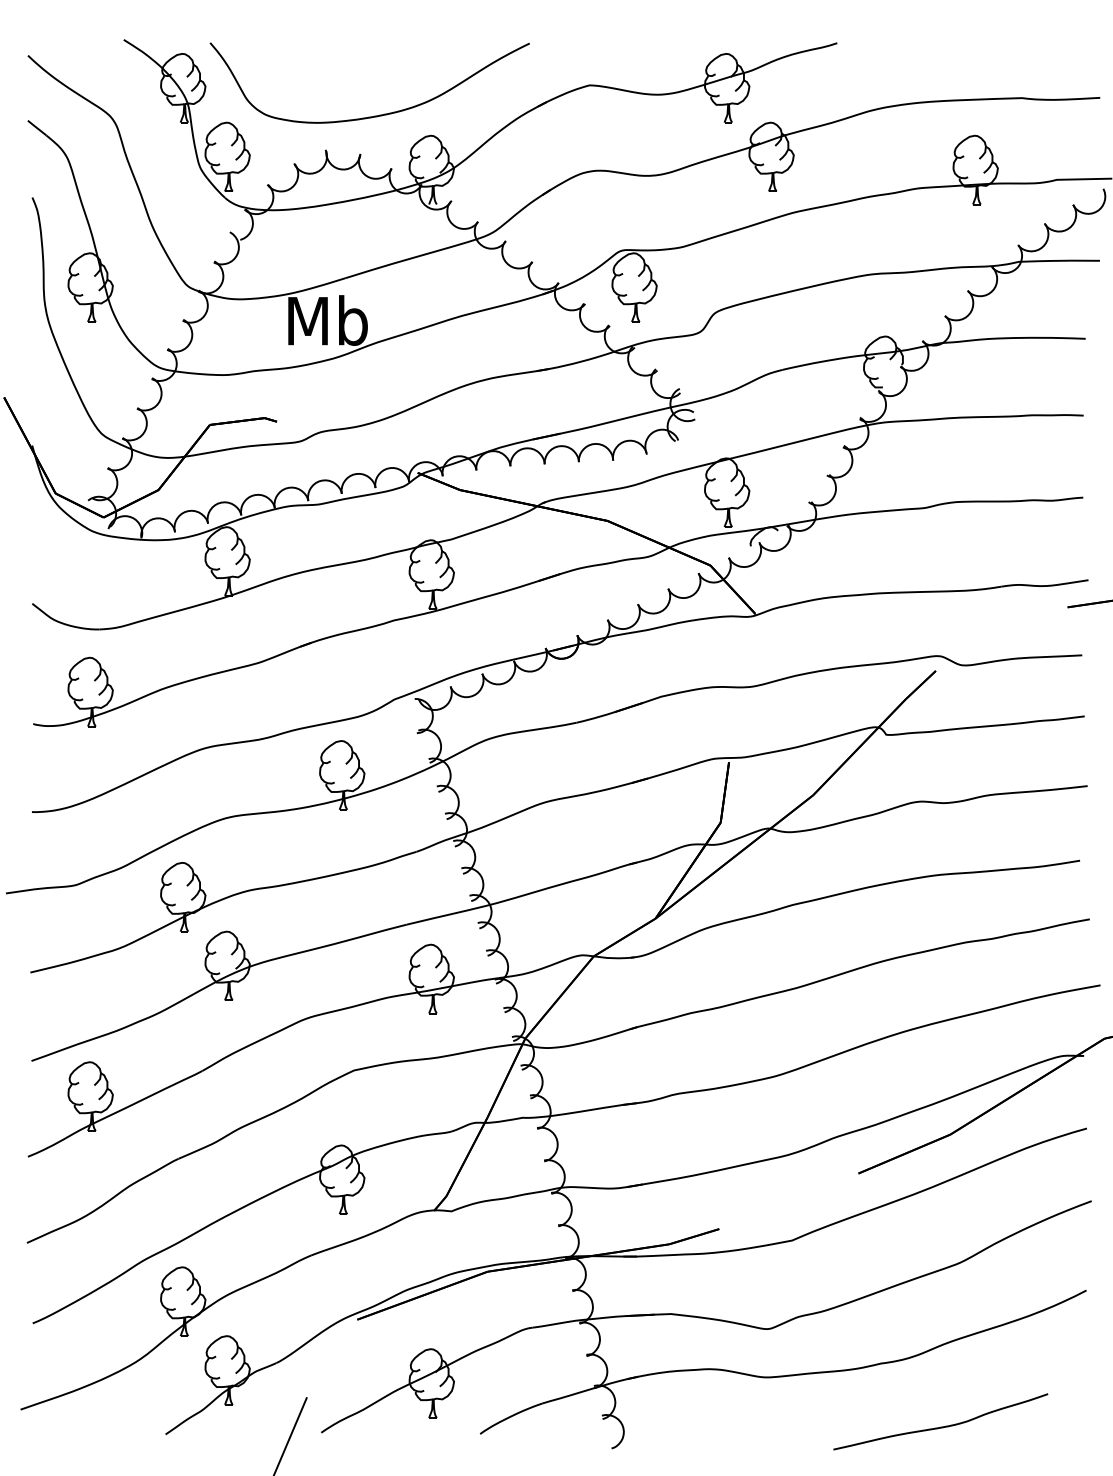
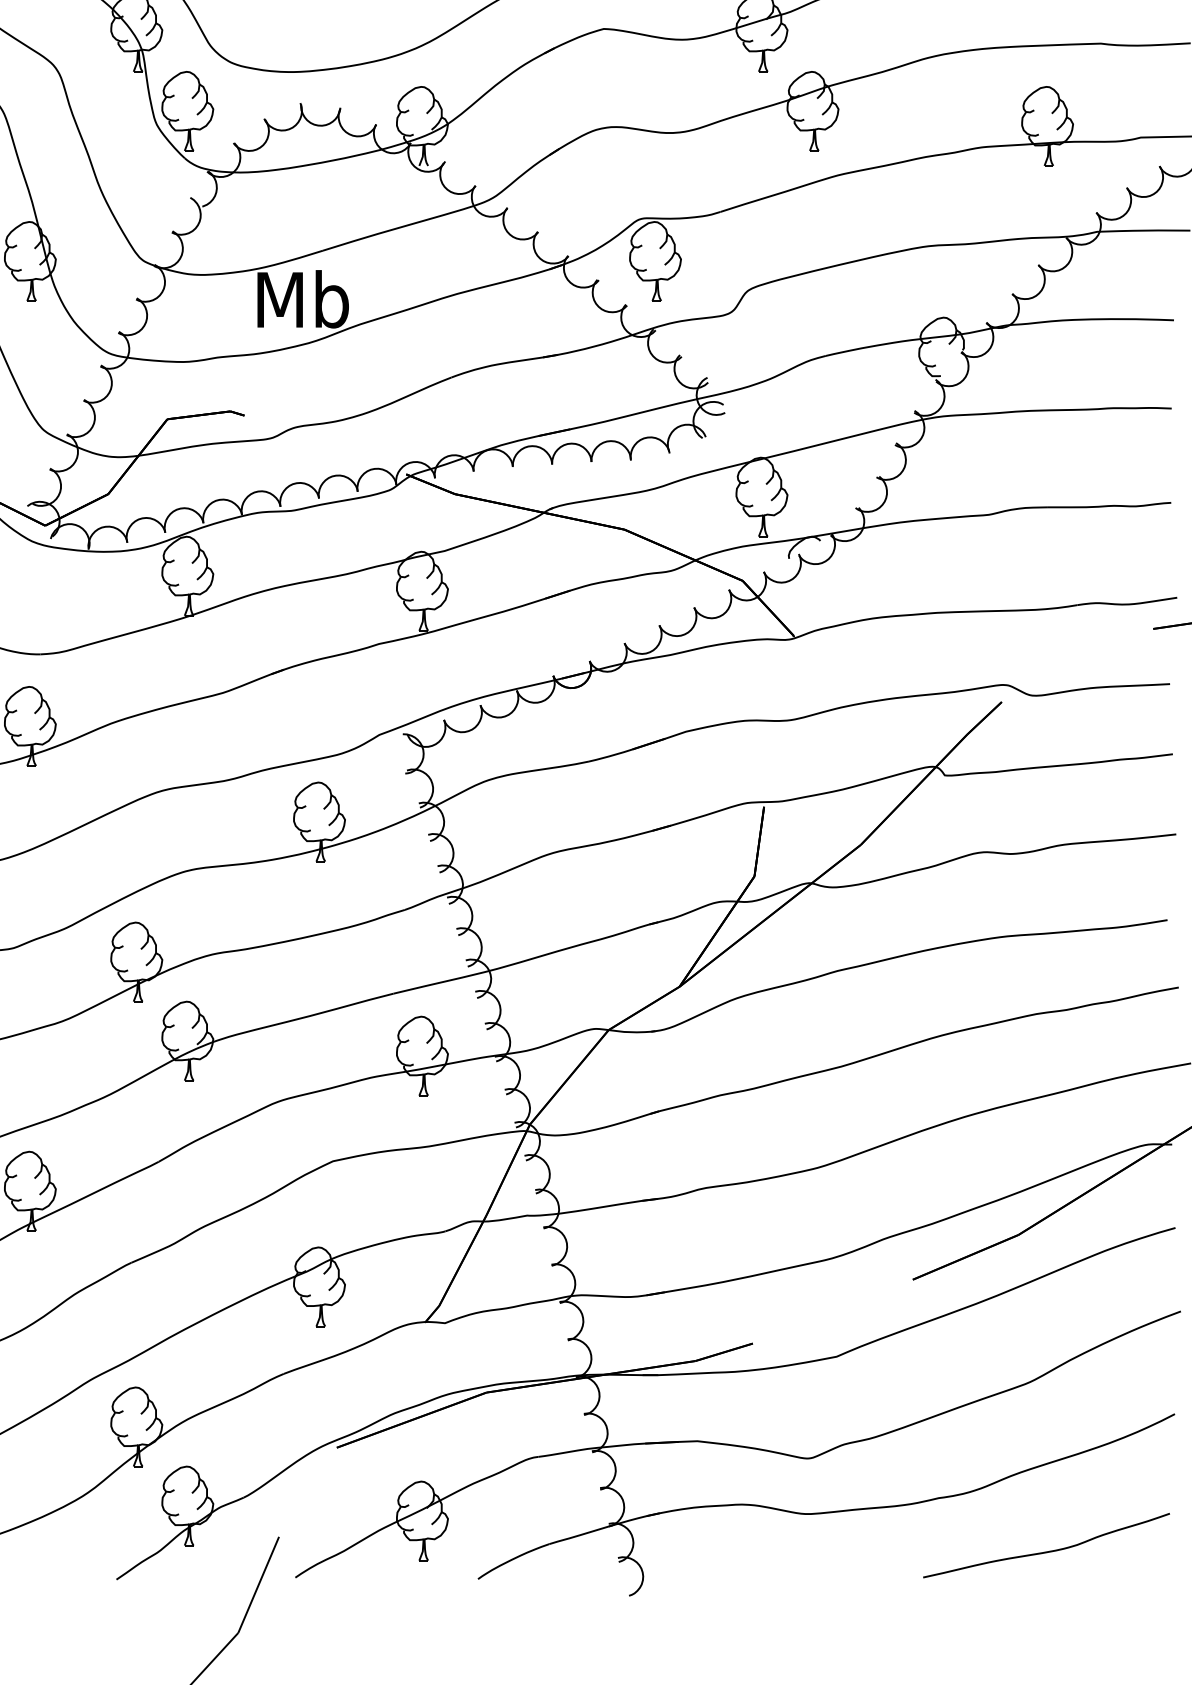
curve: (940, 1426) -> (1046, 1550), moved

